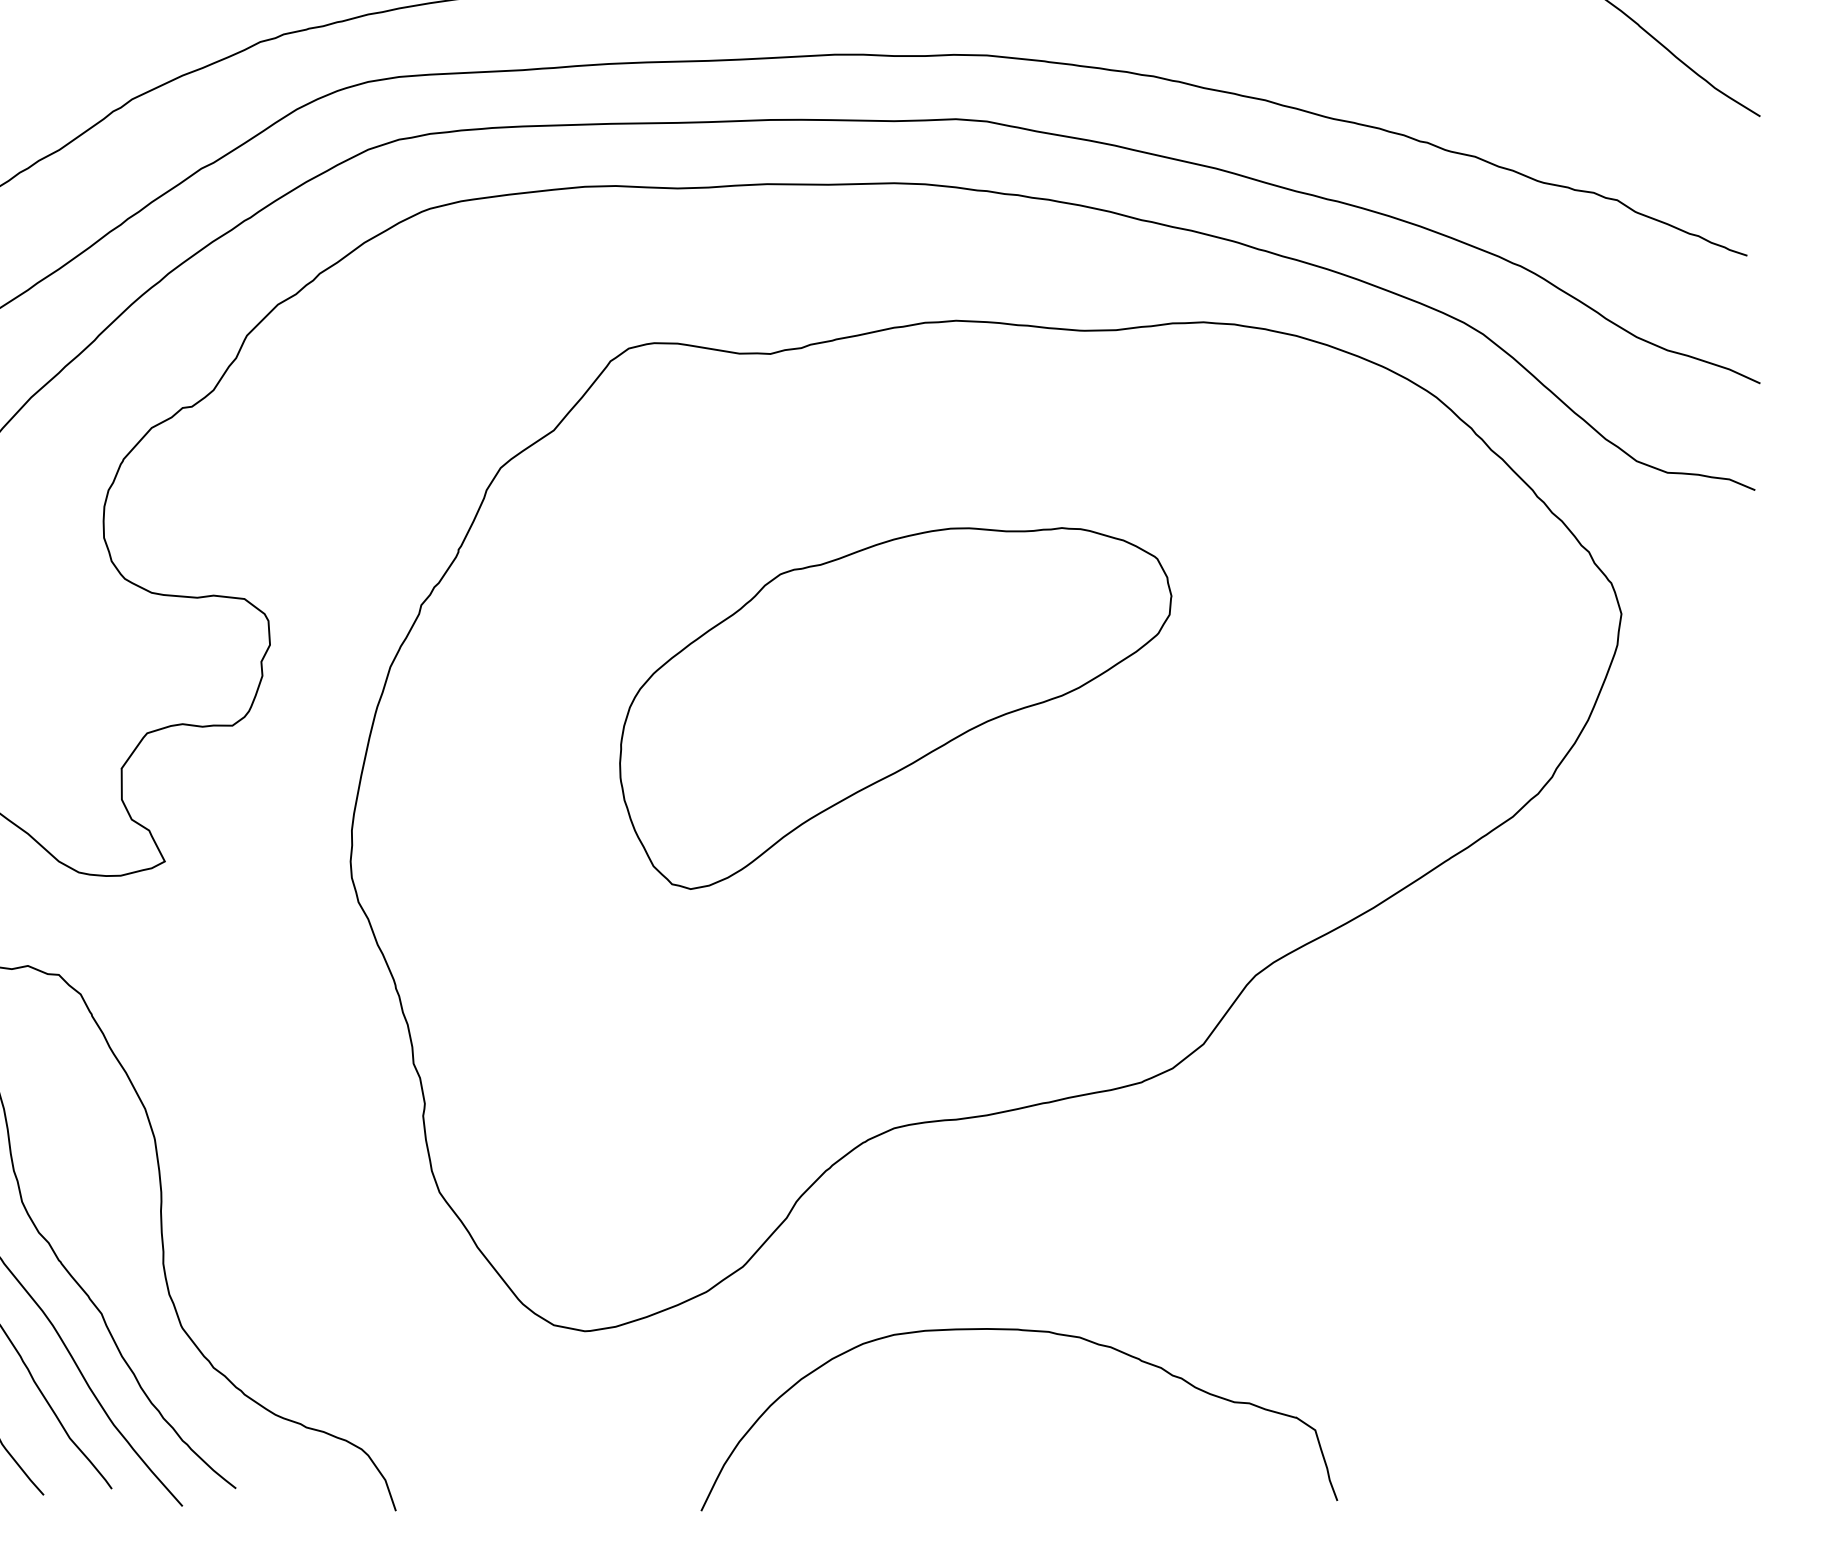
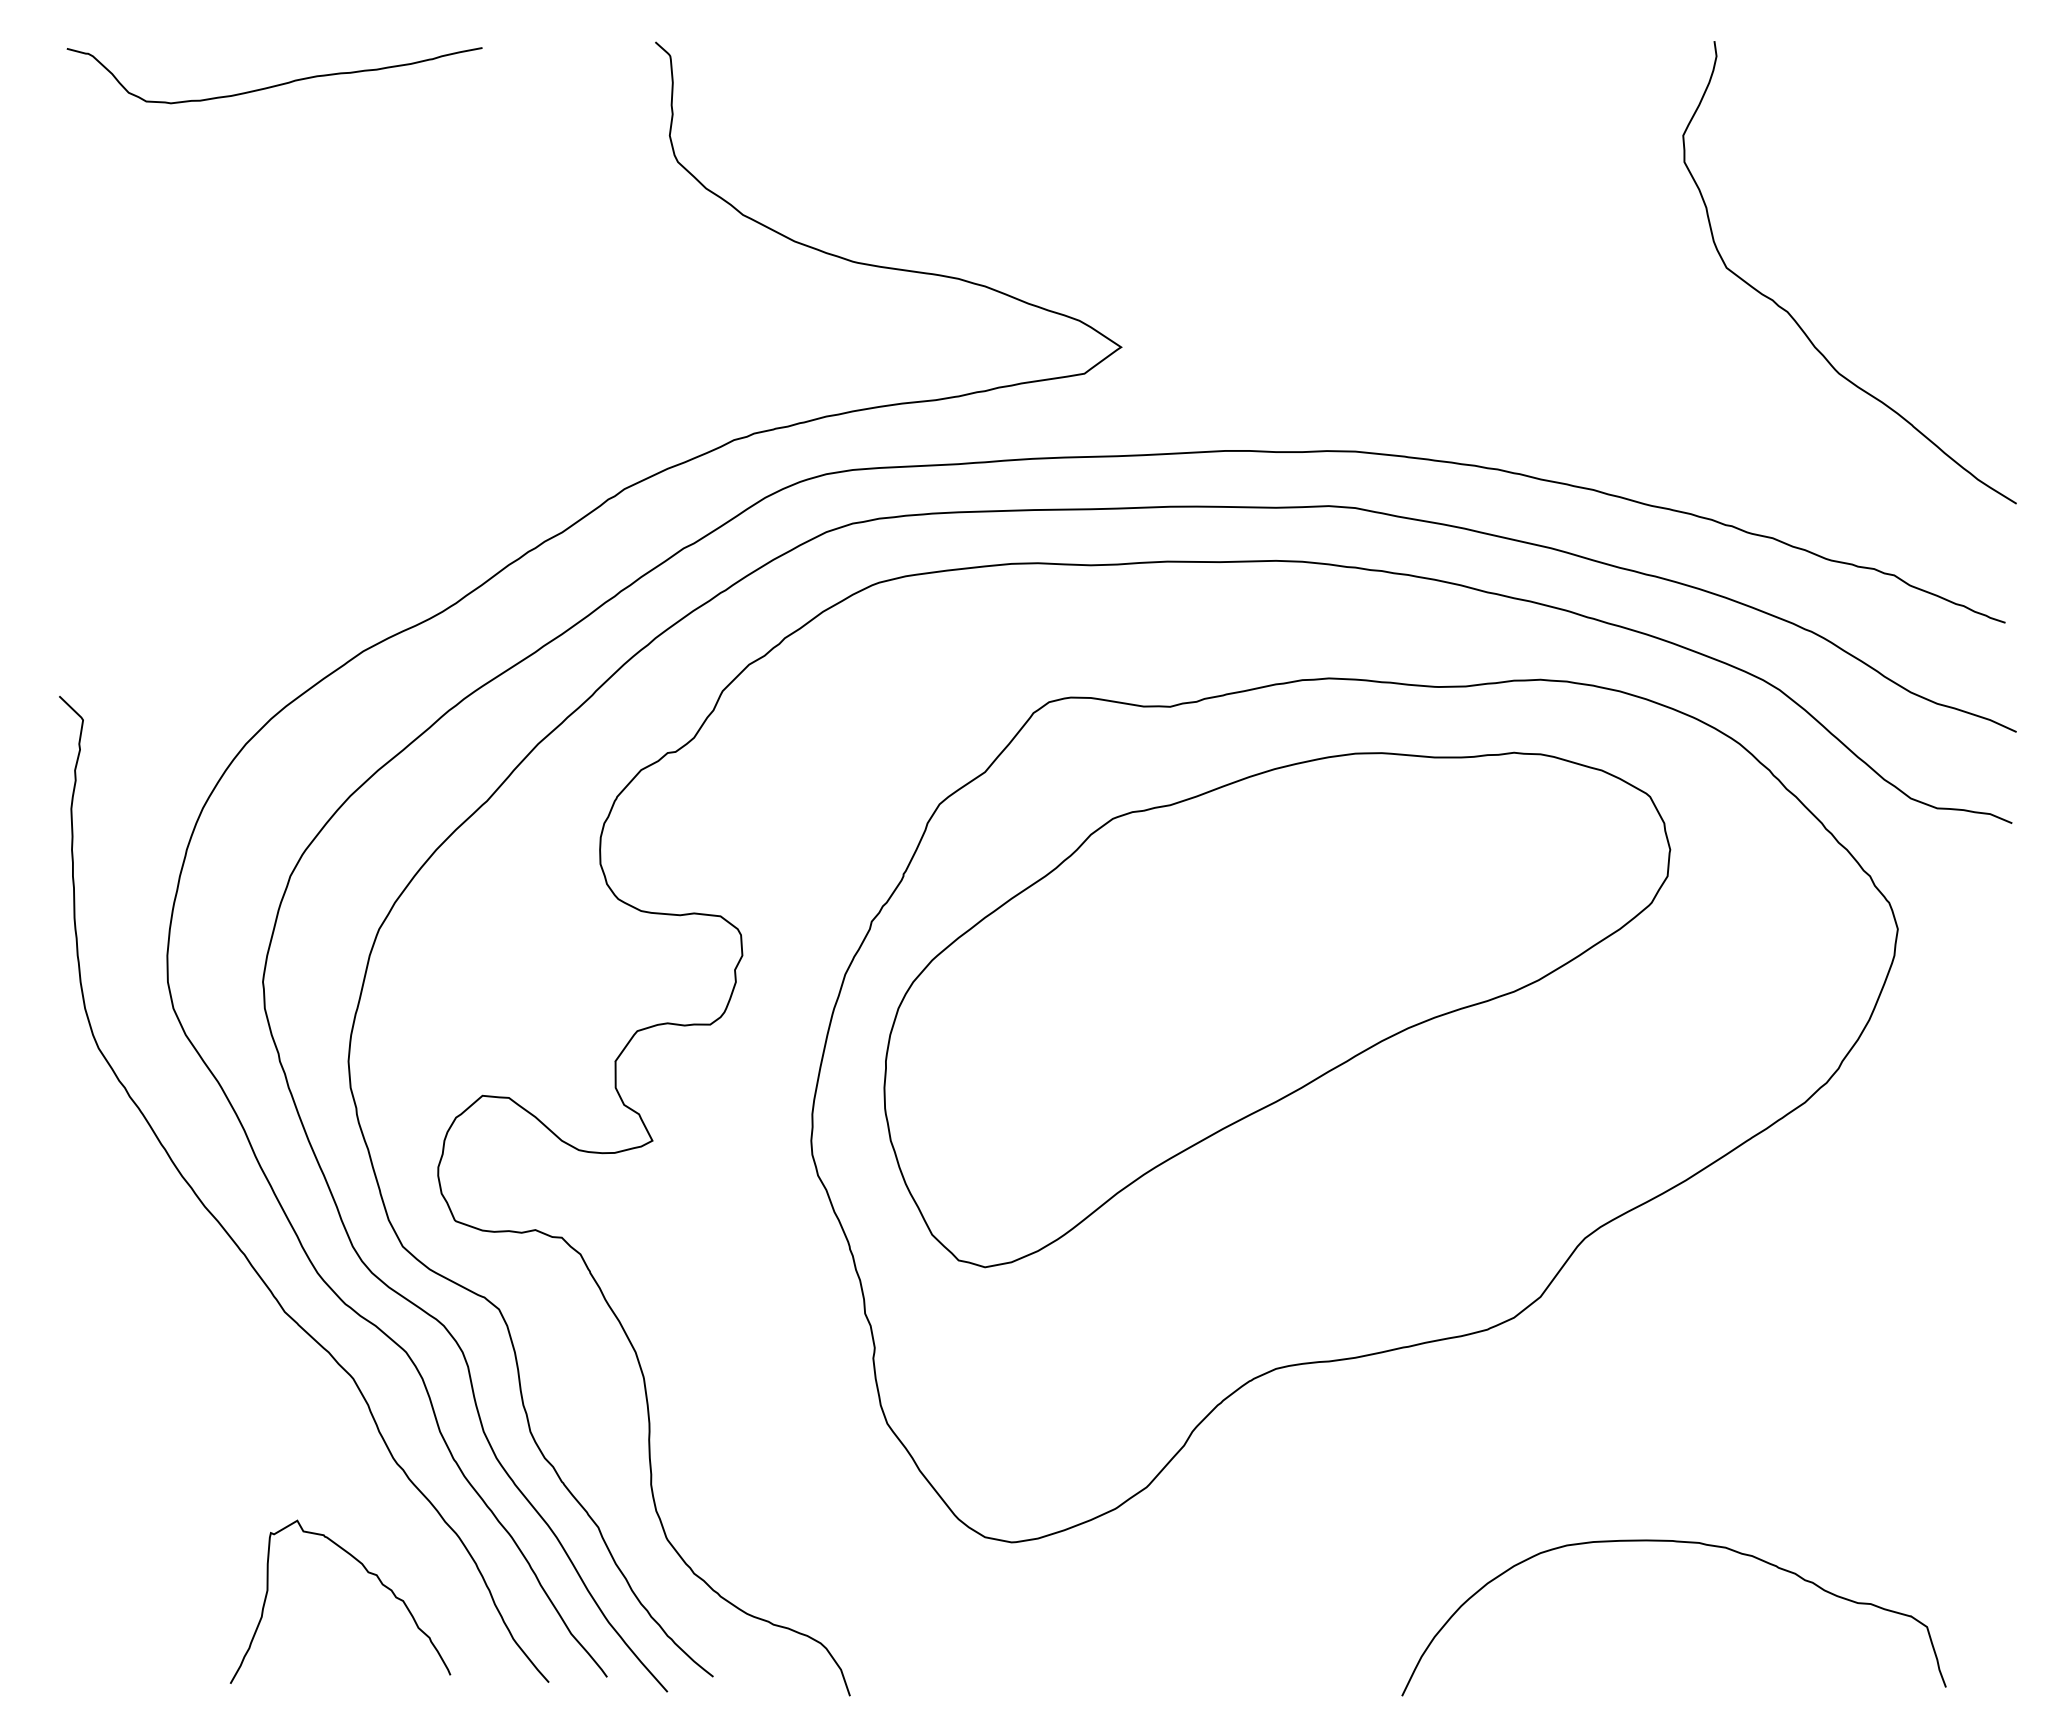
part: (895, 707) -> (1277, 1009), size x1.67
curve: (1019, 1331) -> (1674, 1542), moved

